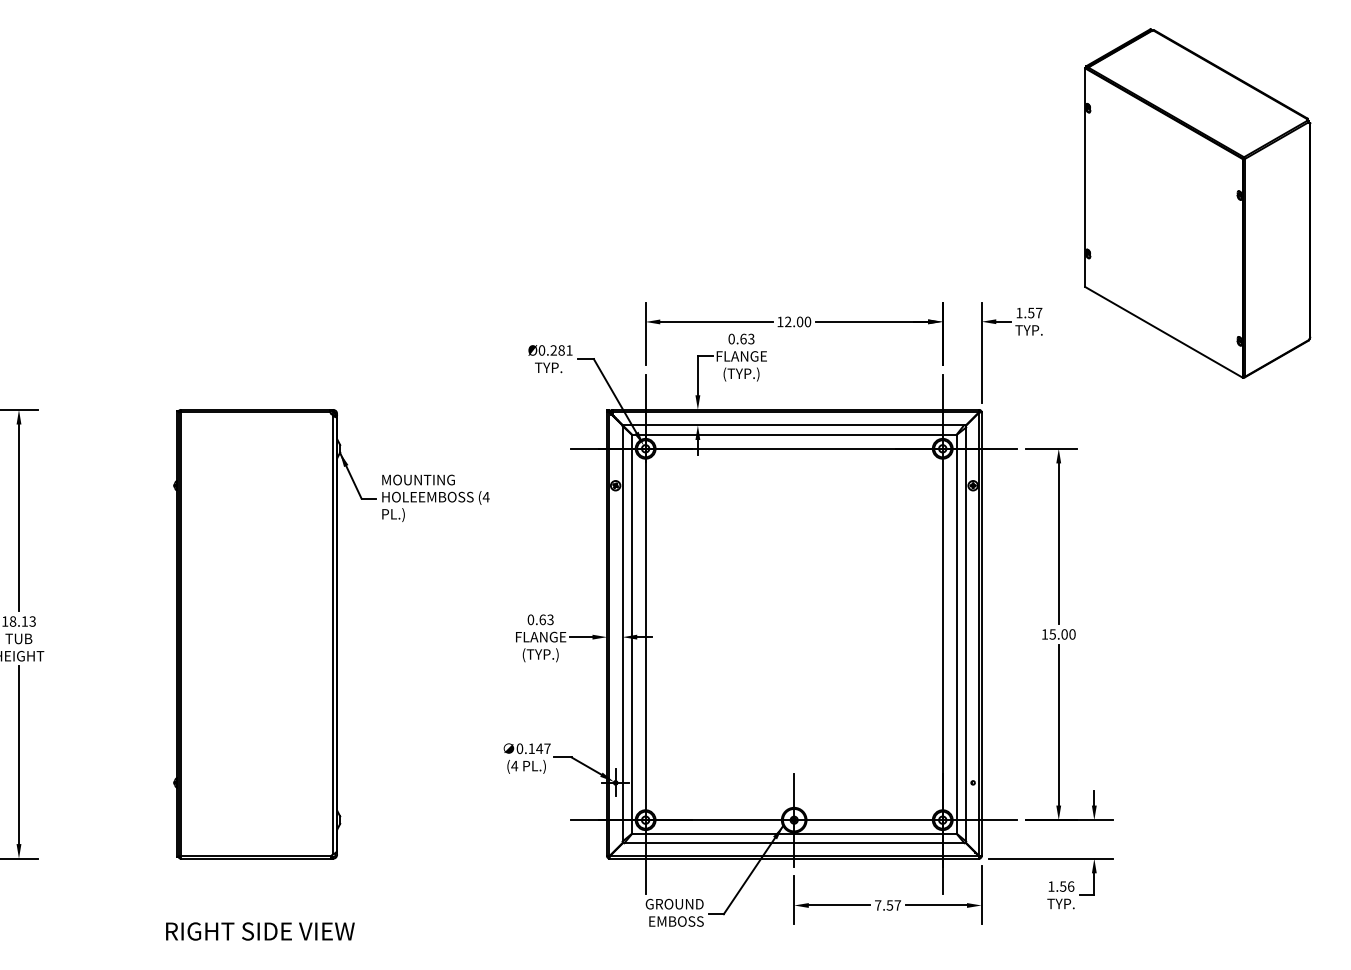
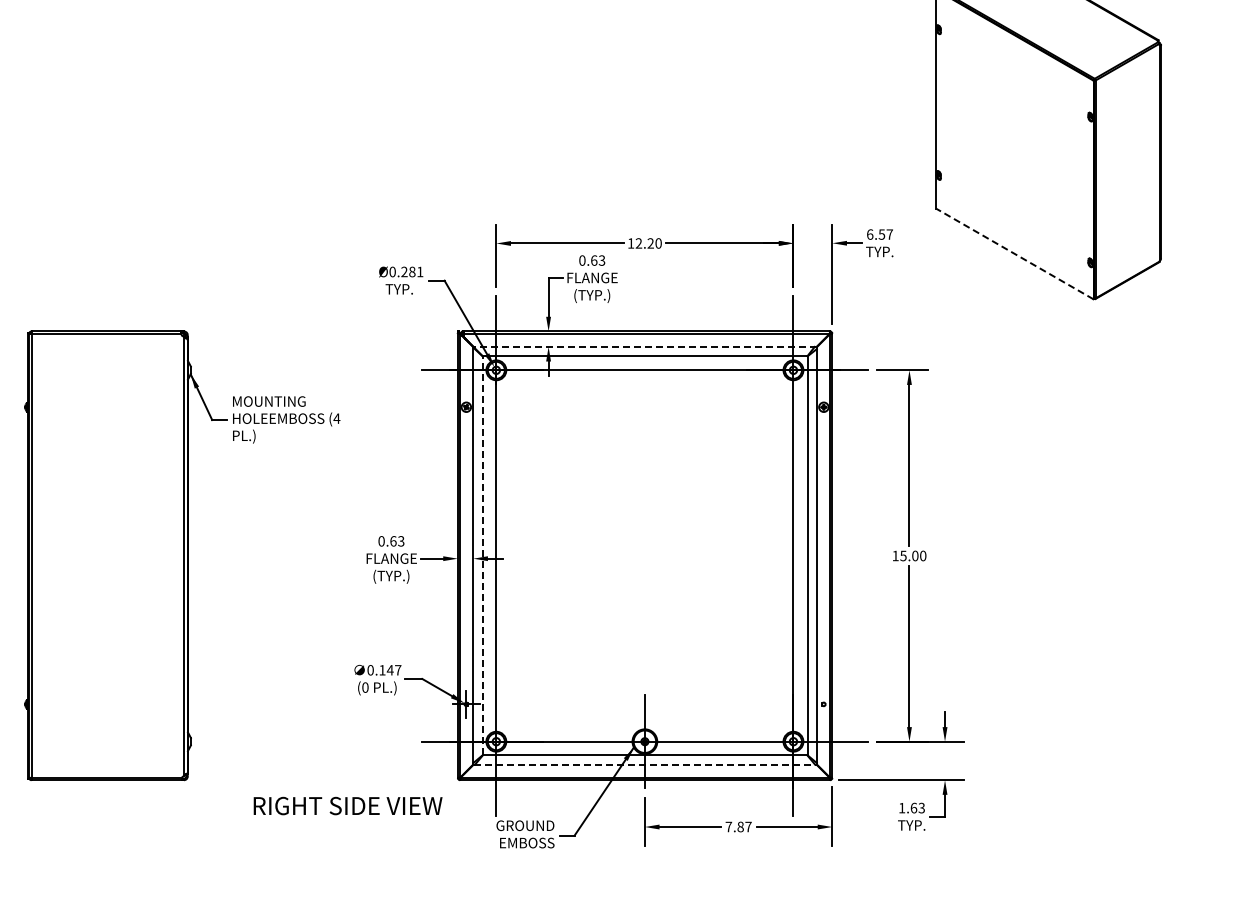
text: (1019, 312) -> (870, 234), 1.57 -> 6.57
text: (799, 321) -> (650, 243), 12.00 -> 12.20
line: (1163, 332) -> (1014, 254), solid -> dashed
line: (794, 425) -> (645, 347), solid -> dashed
line: (631, 633) -> (482, 555), solid -> dashed
text: (514, 765) -> (365, 687), (4 -> (0
line: (794, 843) -> (645, 765), solid -> dashed
text: (1067, 886) -> (918, 808), 1.56 -> 1.63
text: (889, 905) -> (740, 827), 7.57 -> 7.87
text: (260, 931) -> (348, 806), moved

